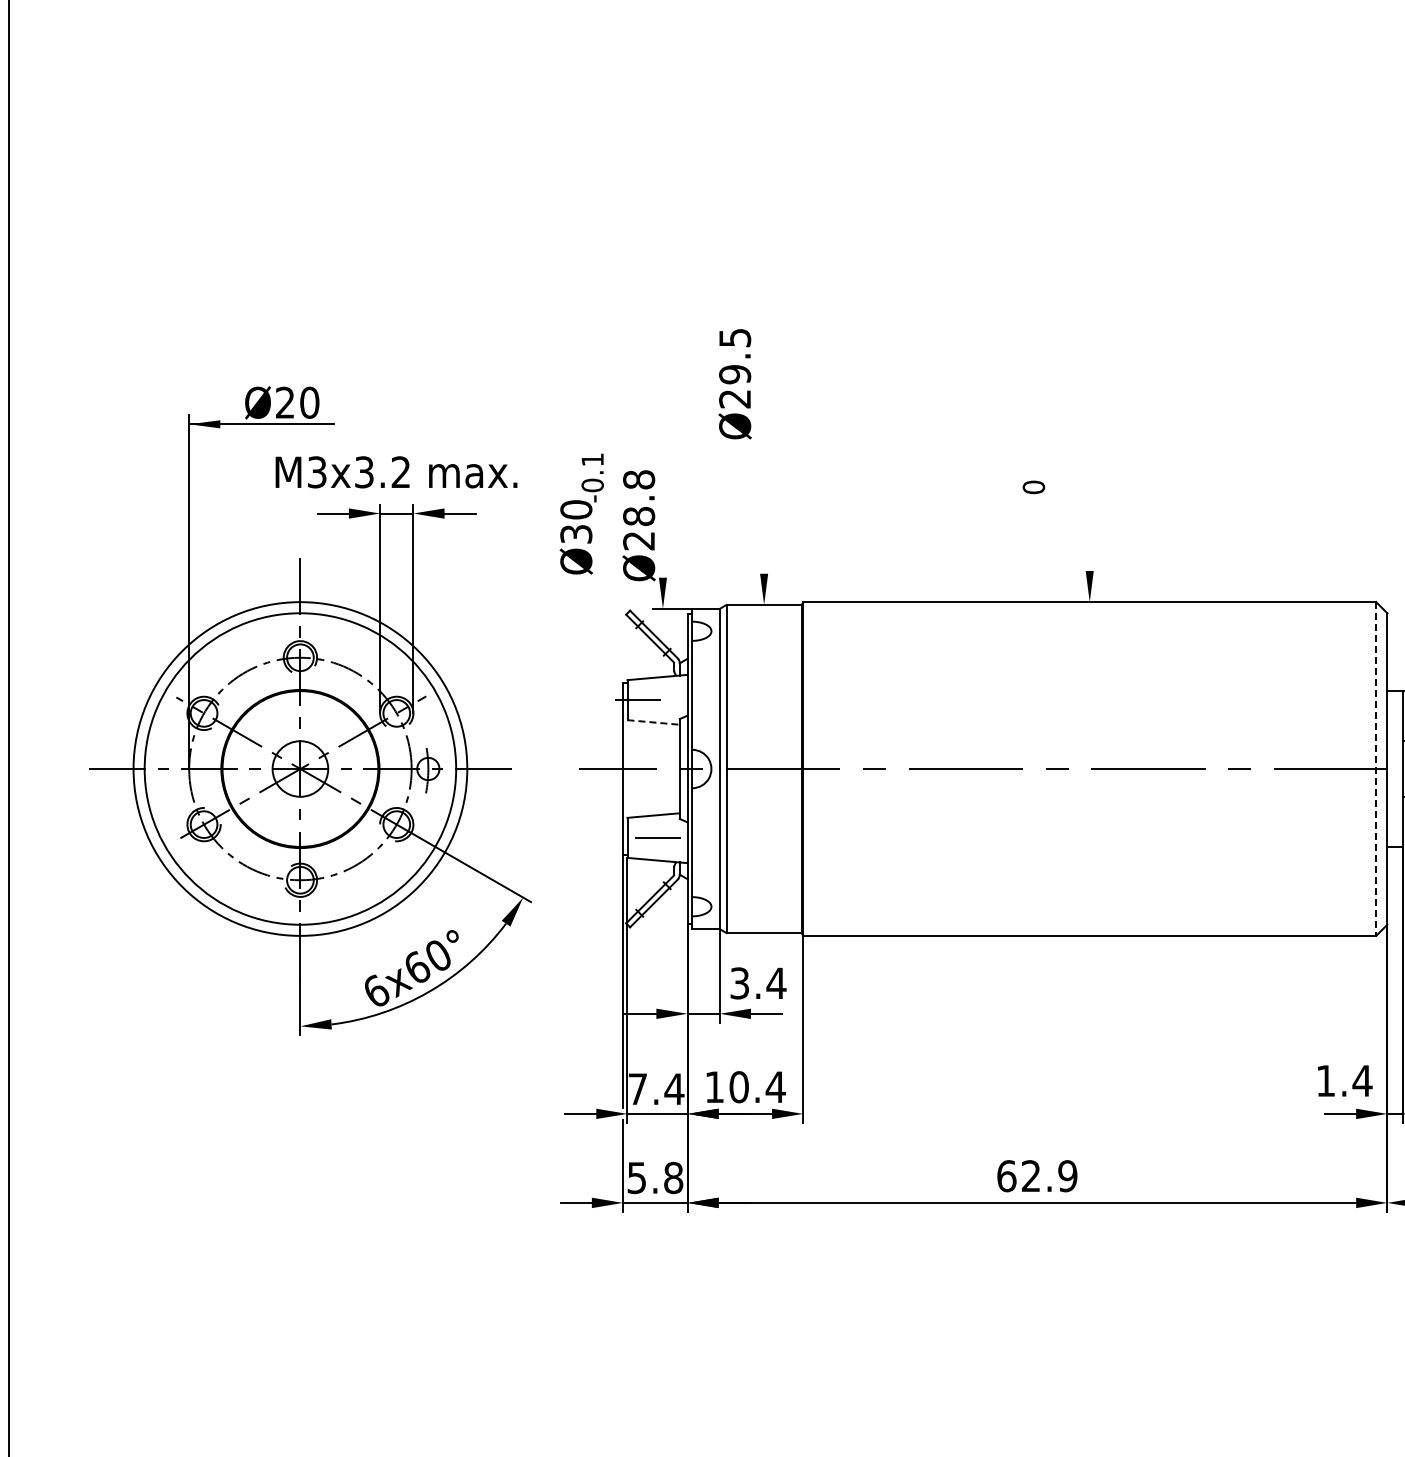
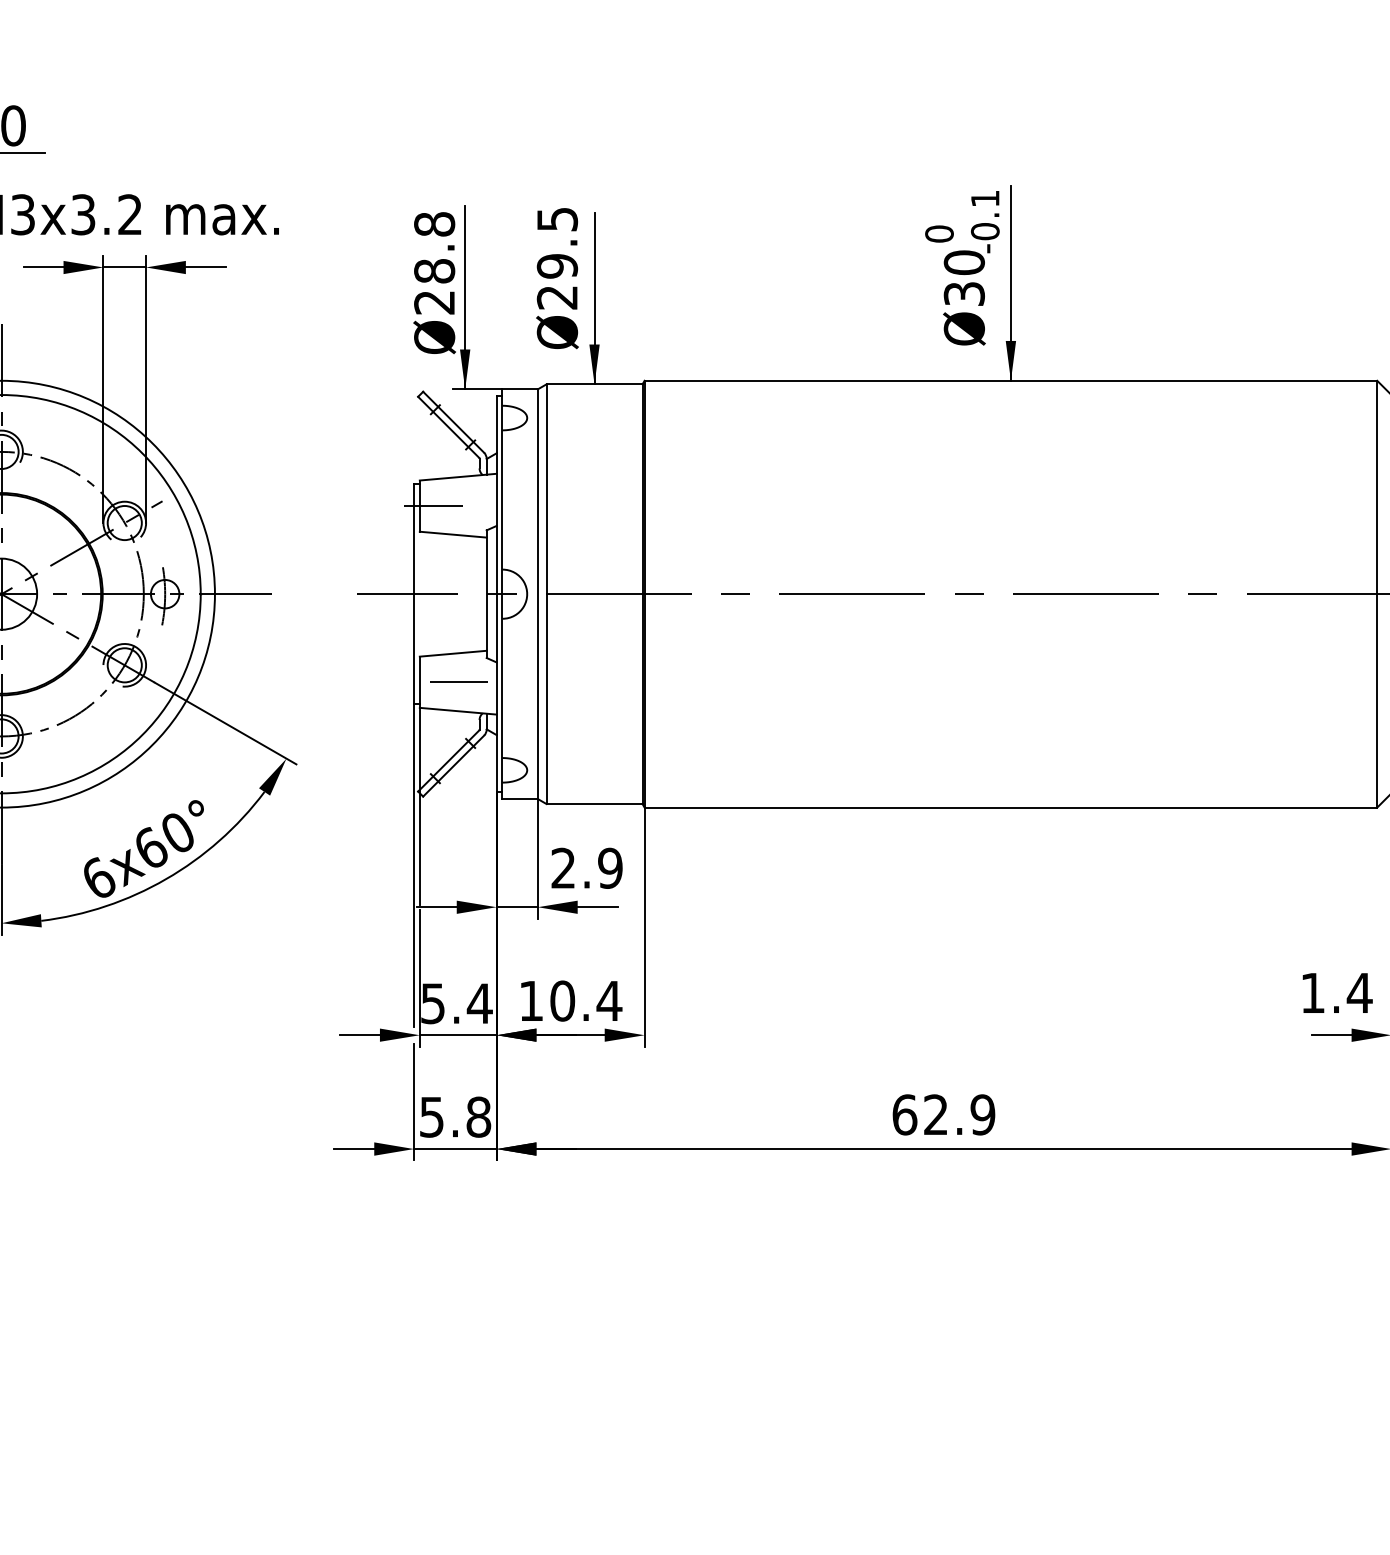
text: (734, 384) -> (556, 278), moved
text: (581, 513) -> (970, 267), moved
line: (1089, 525) -> (1010, 282), added
line: (662, 536) -> (464, 296), added
line: (764, 537) -> (595, 298), added
line: (654, 722) -> (454, 534), dashed -> solid
line: (1376, 769) -> (1377, 594), dashed -> solid
text: (758, 983) -> (587, 868), 3.4 -> 2.9
text: (637, 1089) -> (432, 1004), 7.4 -> 5.4

